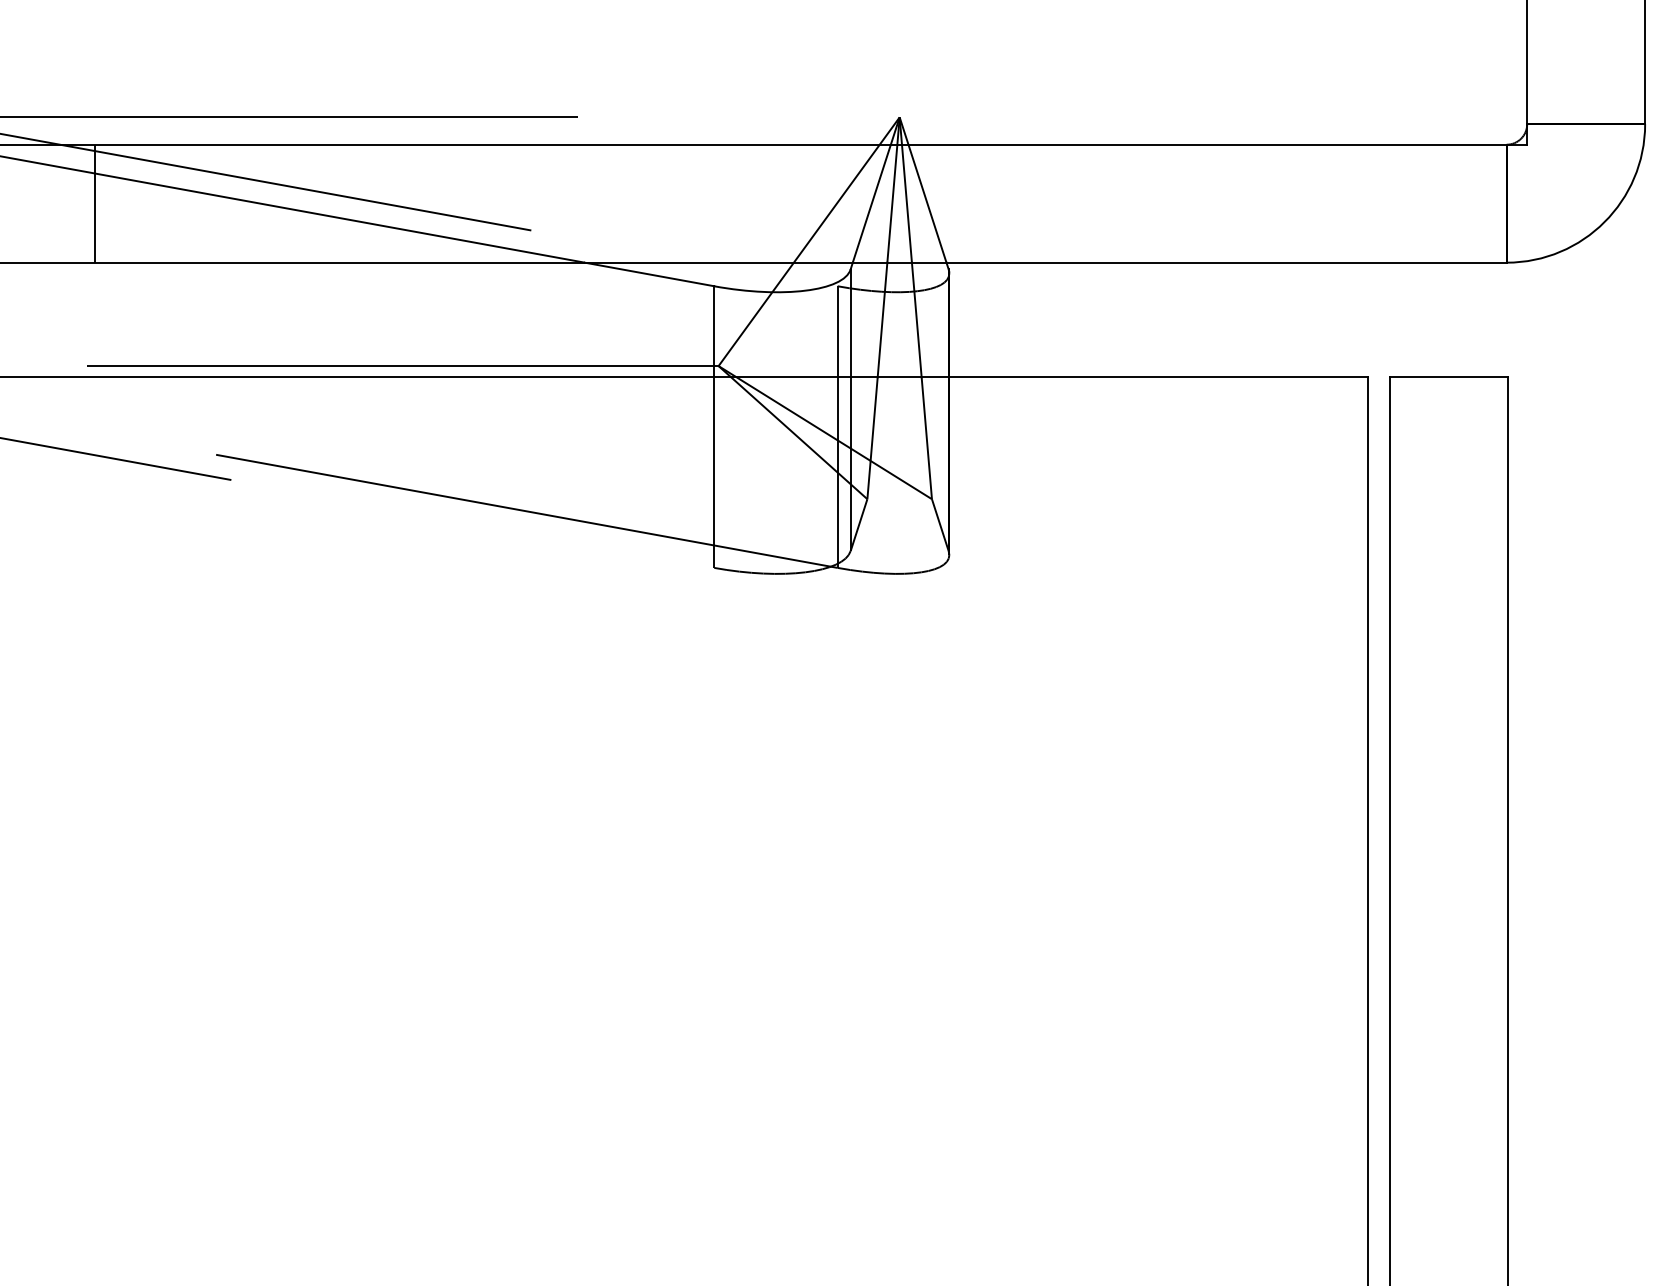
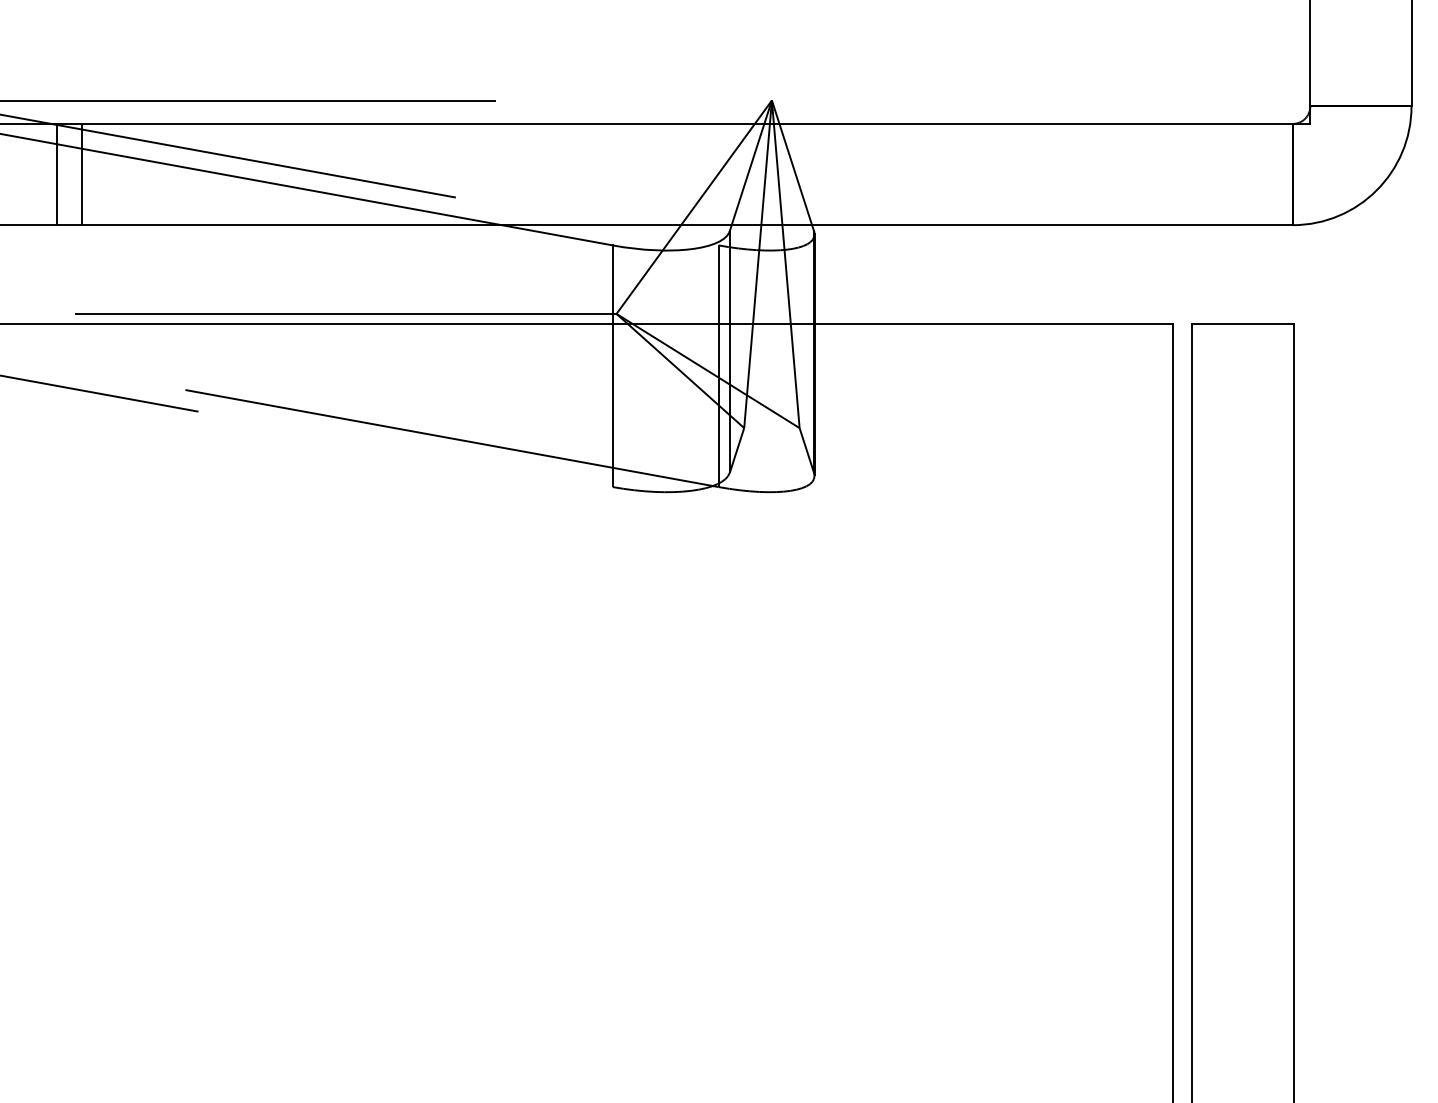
line: (65, 203) -> (56, 174), added

